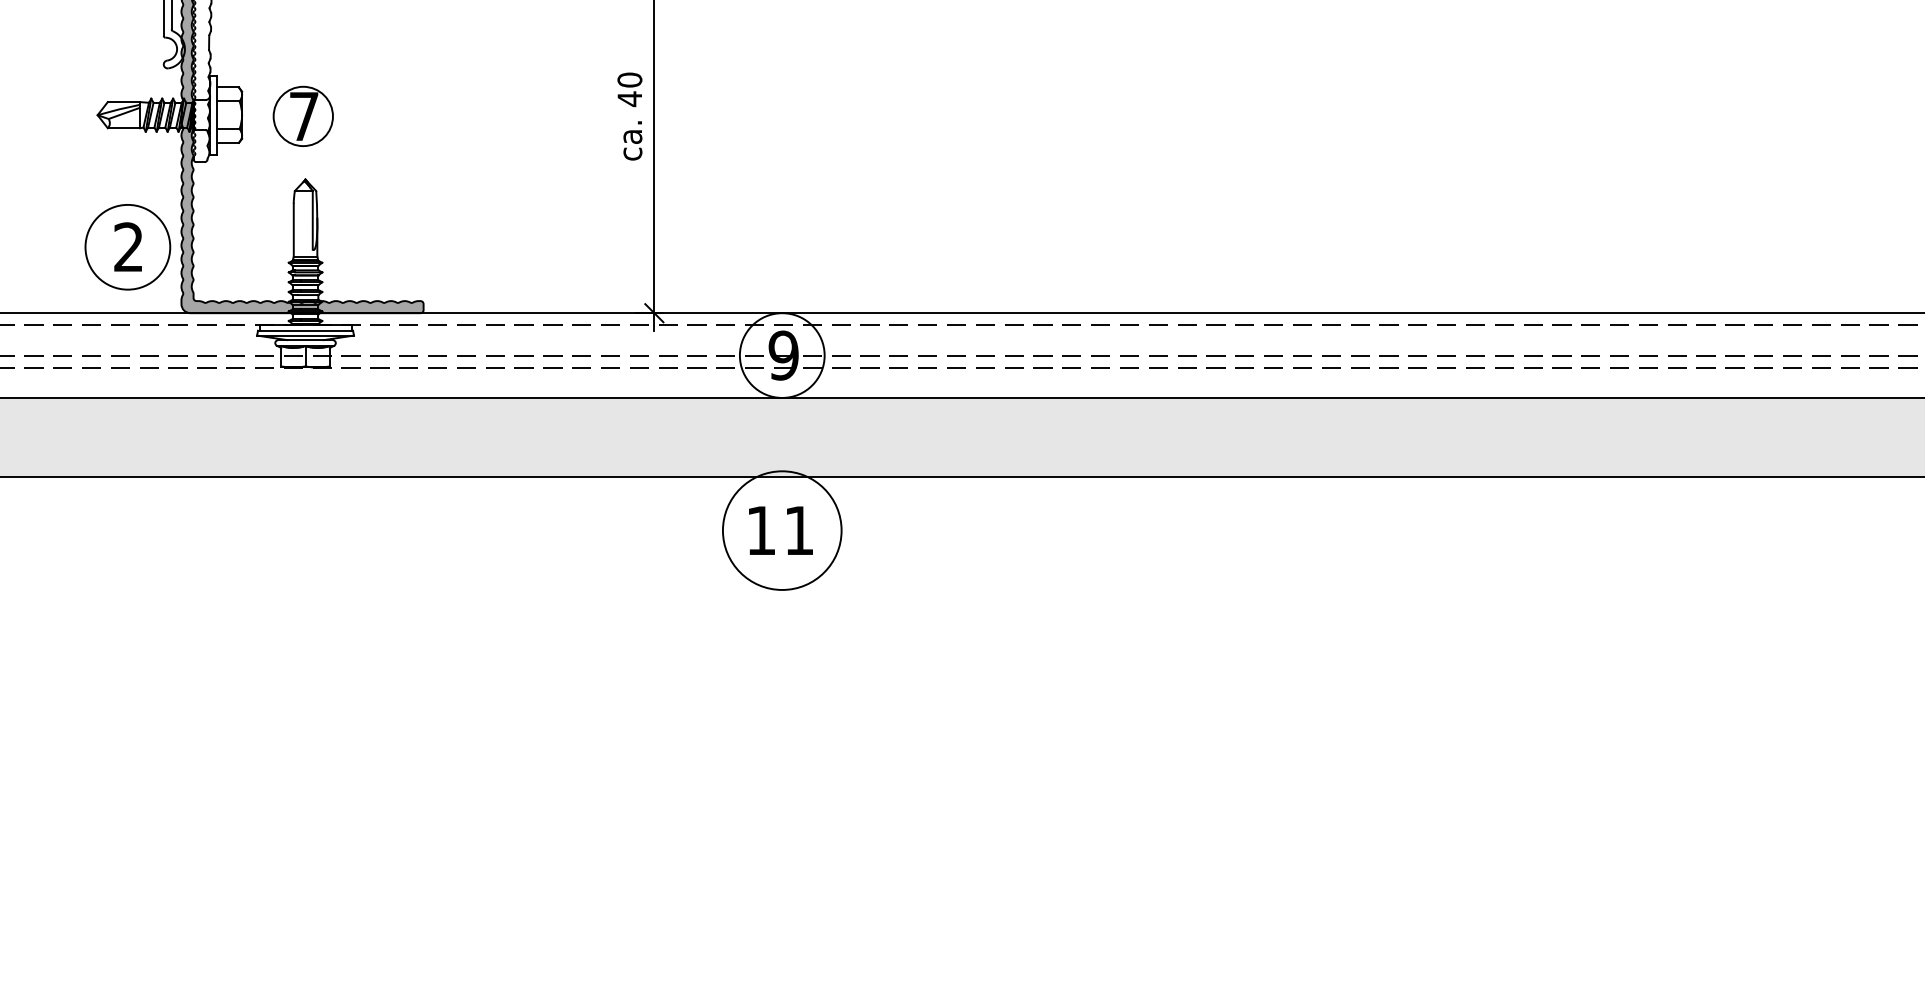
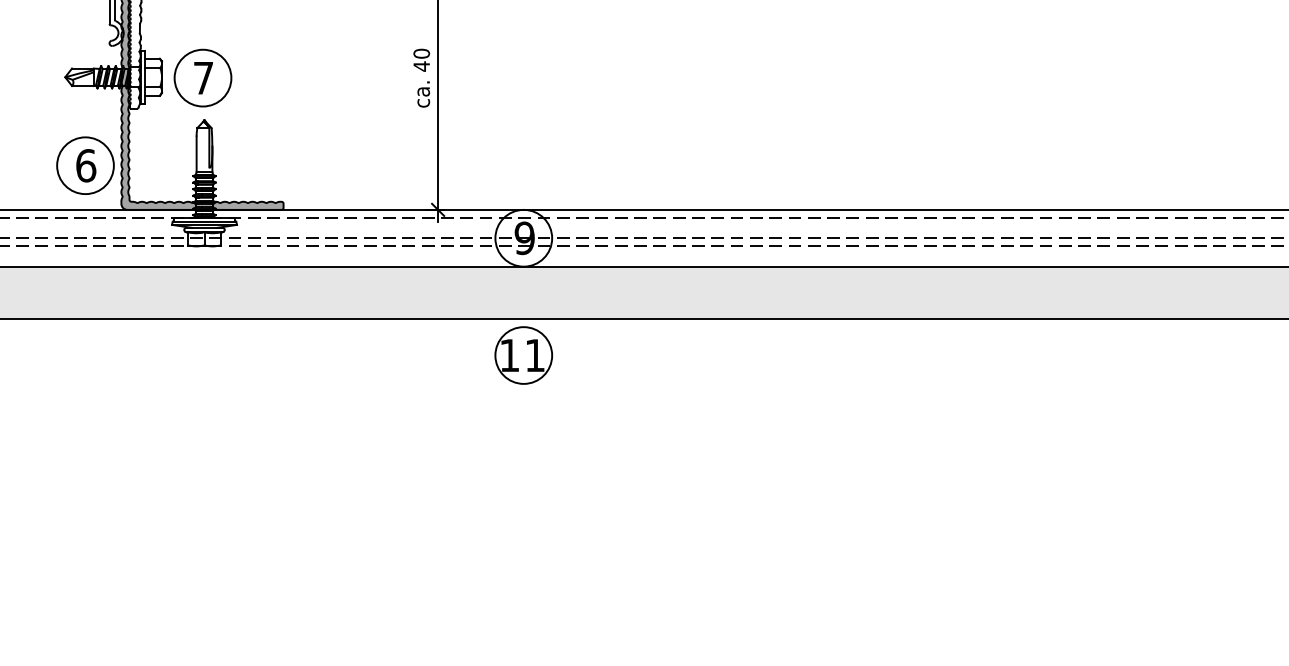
circle: (302, 115) -> (202, 77), size x1.43
text: (129, 246) -> (86, 165), 2 -> 6
circle: (781, 530) -> (523, 355), size x0.71

